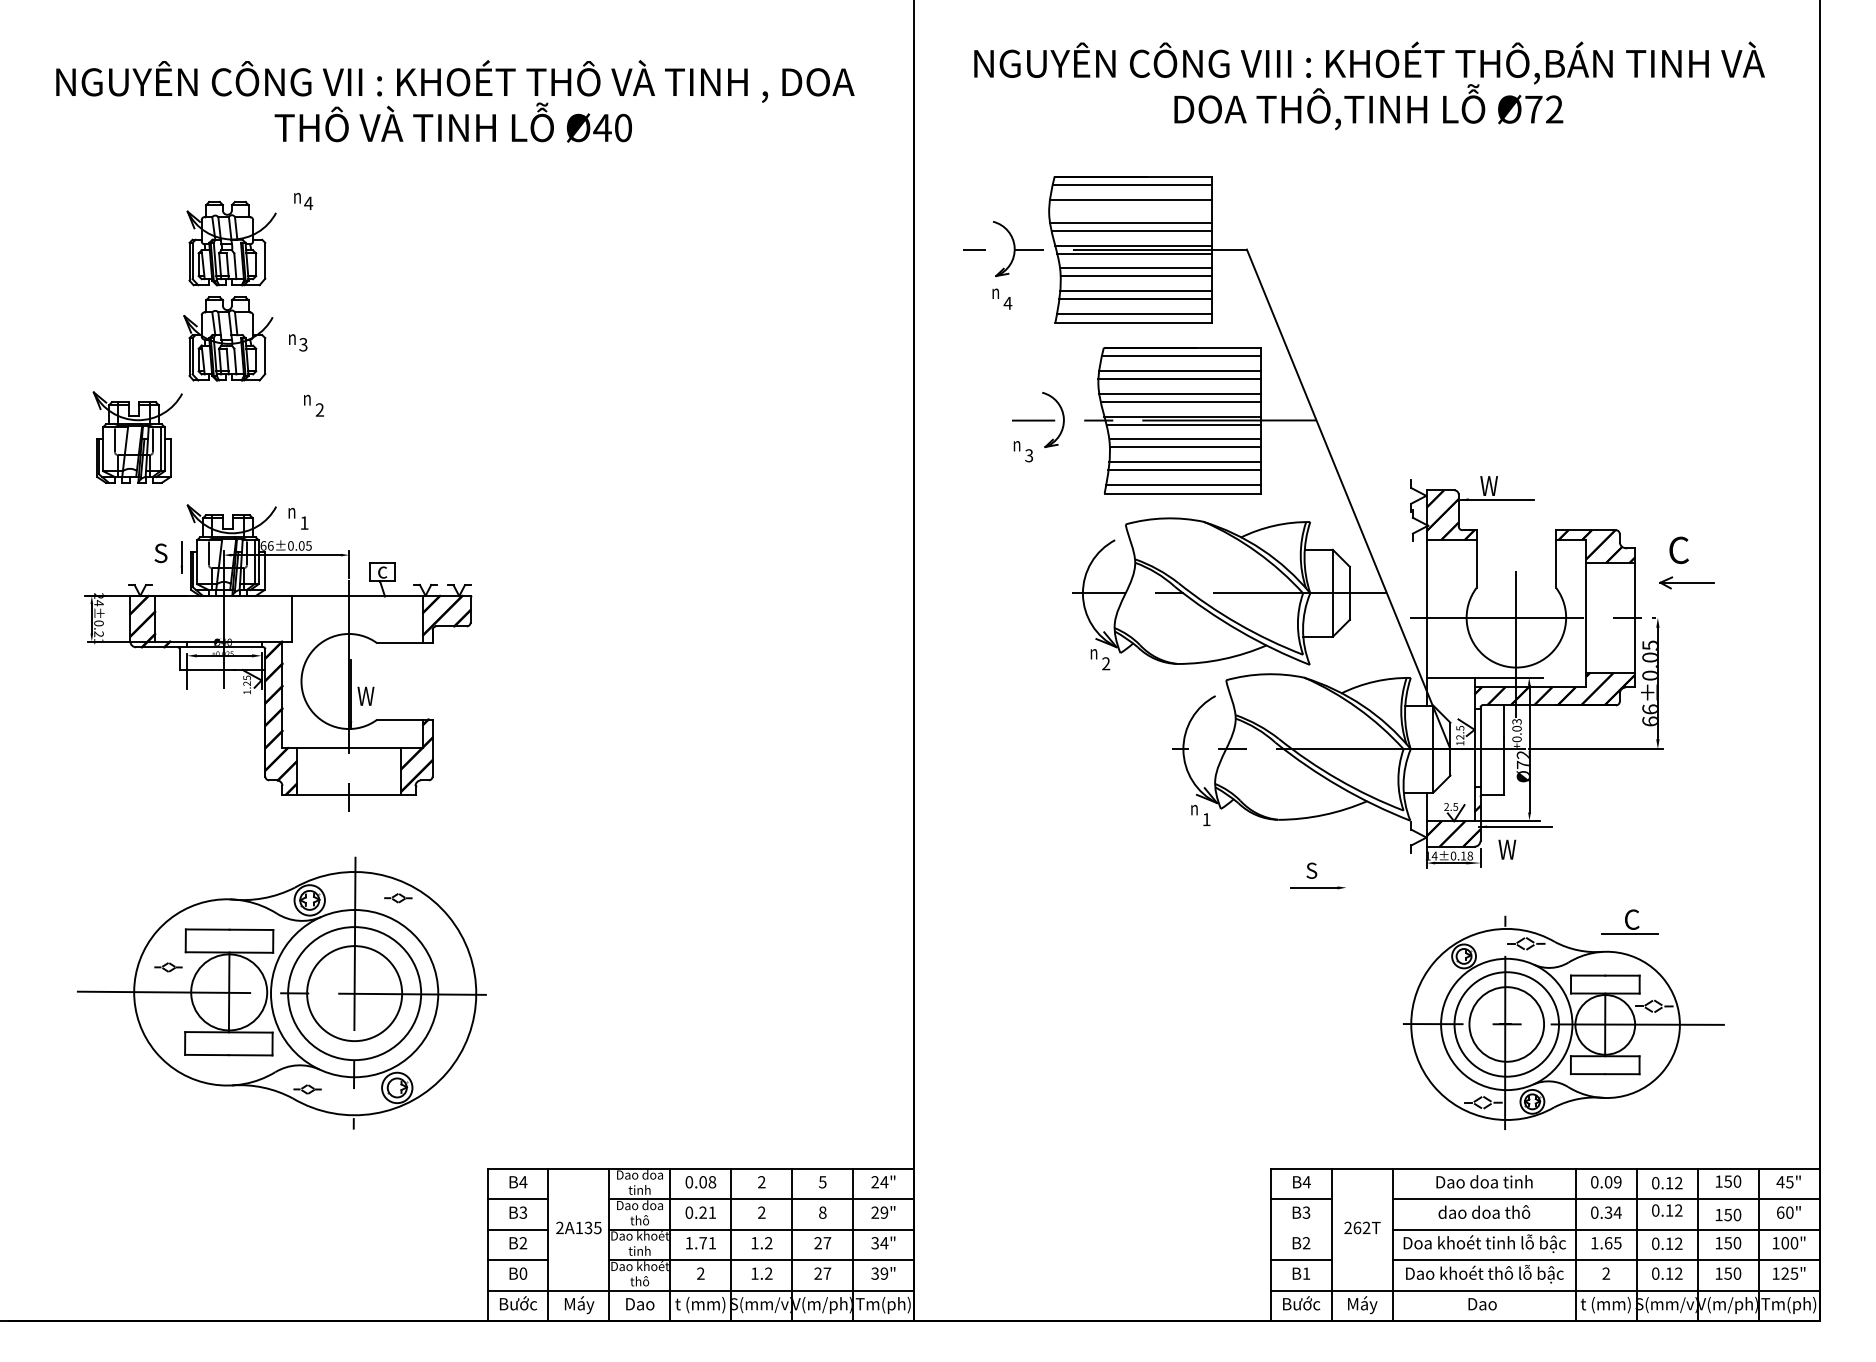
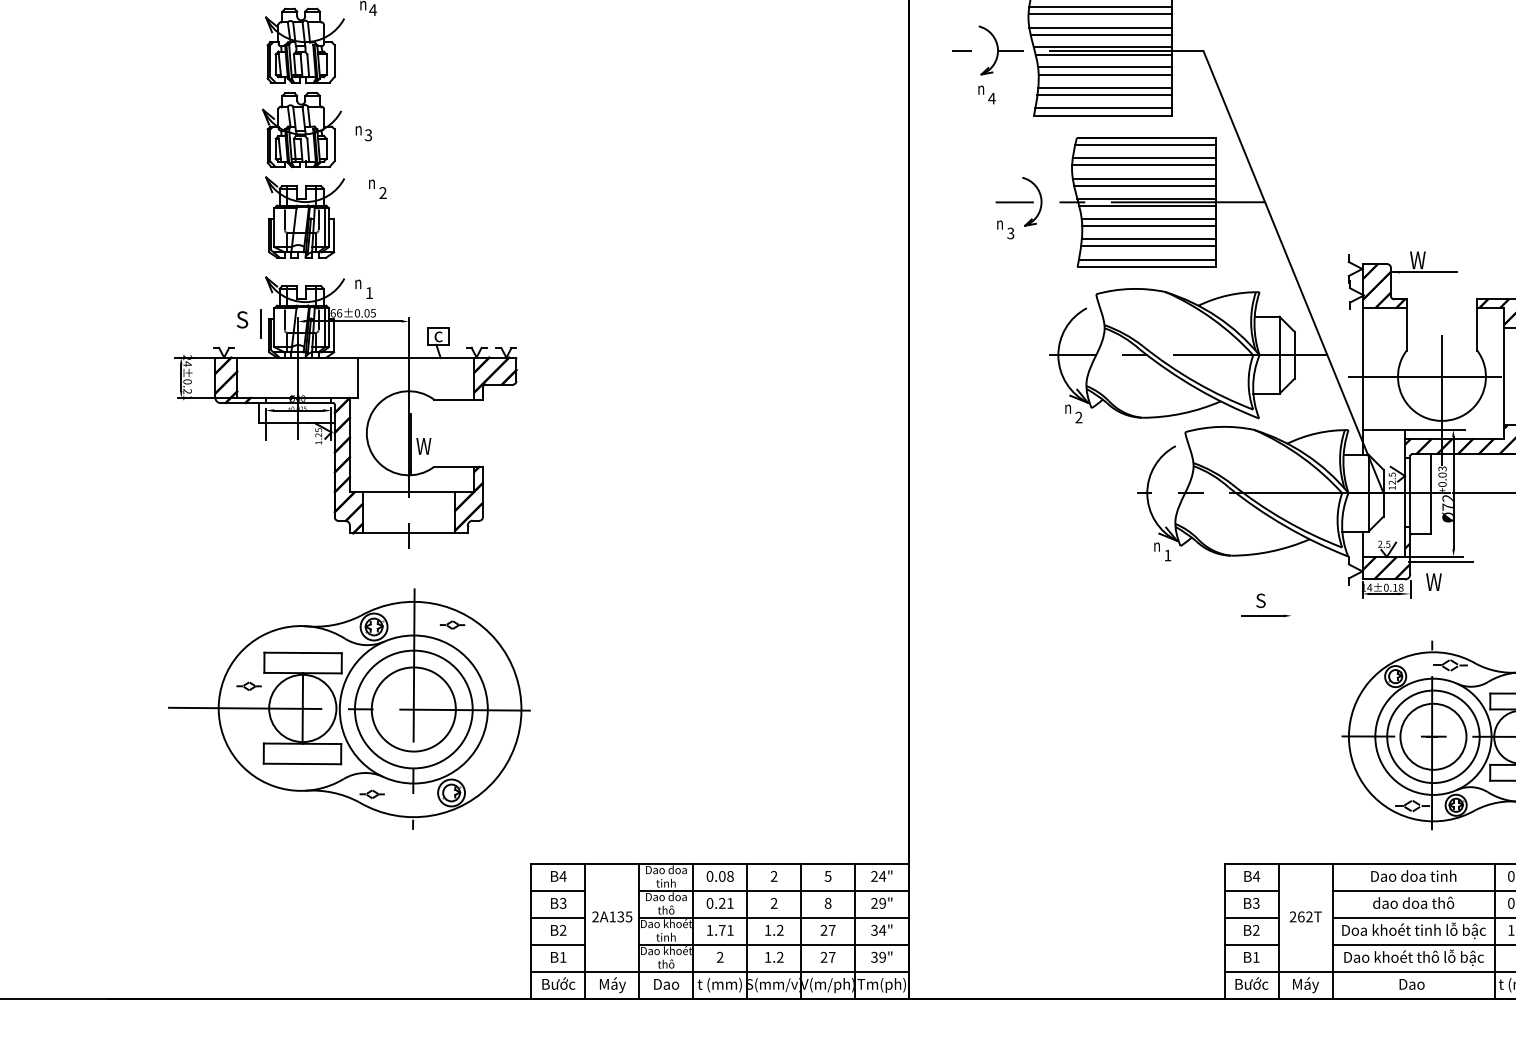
line: (1130, 207) -> (1100, 13), added
part: (137, 437) -> (304, 217), moved
line: (1300, 1229) -> (1250, 918), added
text: (523, 1273) -> (563, 957), B0 -> B1

